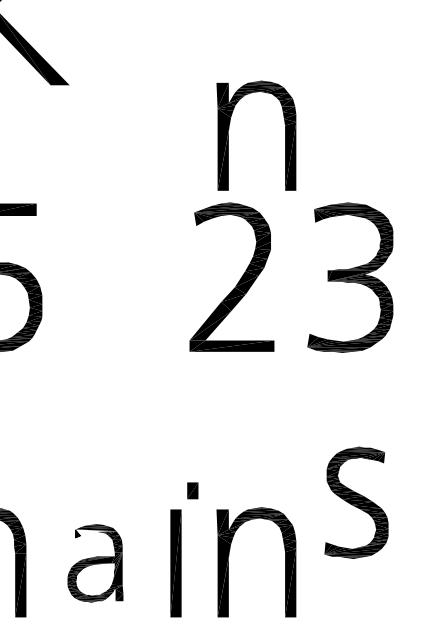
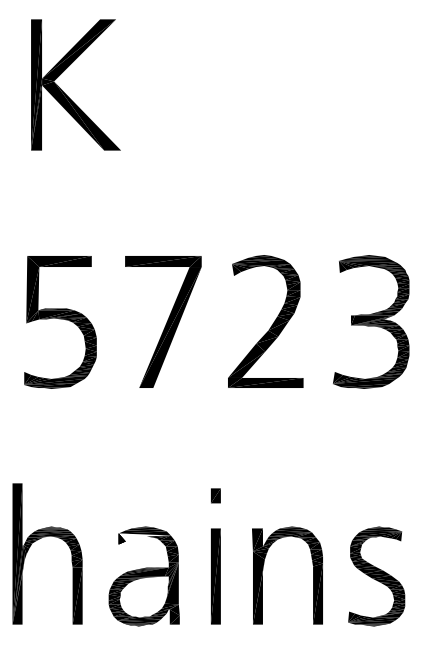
part: (229, 130) -> (263, 190), removed
part: (117, 277) -> (163, 321), added
part: (192, 490) -> (215, 495), moved
part: (356, 502) -> (376, 576), moved
part: (94, 563) -> (143, 576), size x1.43

